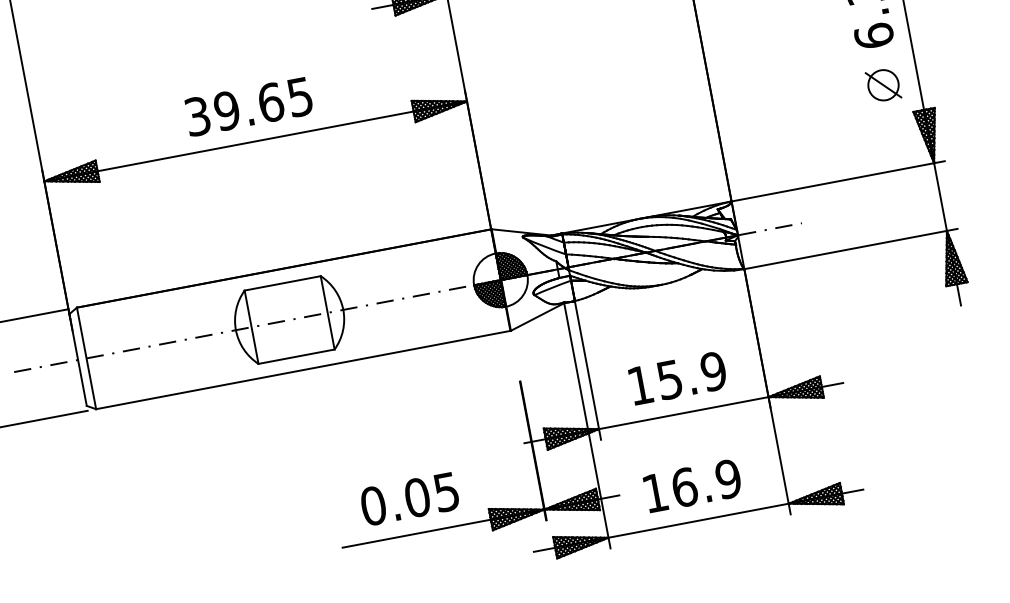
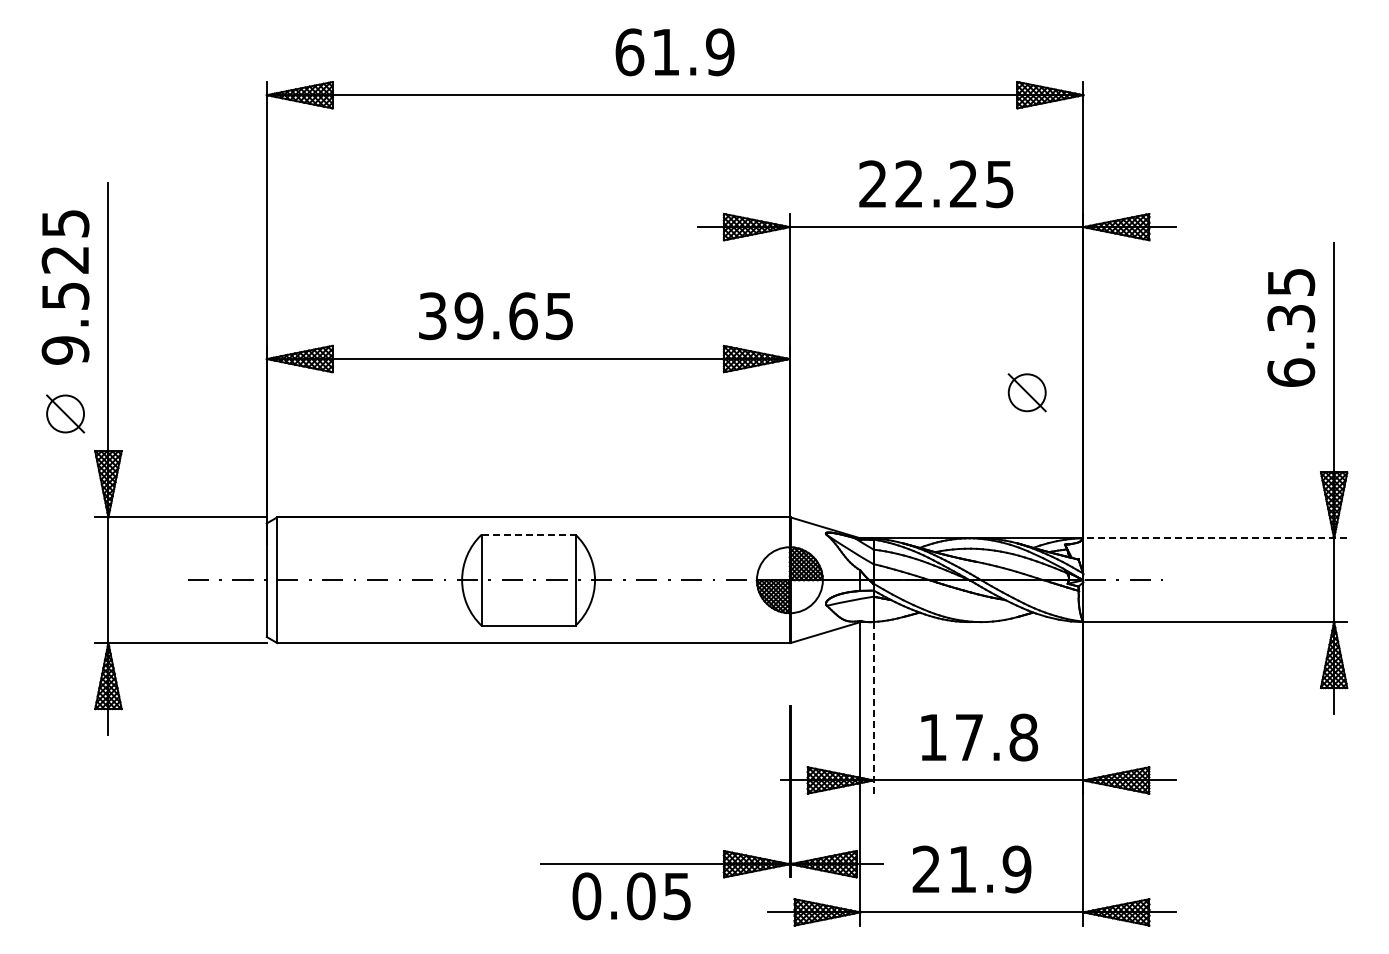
part: (882, 85) -> (1026, 392), moved
text: (248, 107) -> (495, 316), moved
line: (838, 181) -> (1215, 538), solid -> dashed
line: (283, 282) -> (529, 534), solid -> dashed
line: (587, 370) -> (873, 707), solid -> dashed
text: (691, 375) -> (996, 737), 15.9 -> 17.8
text: (669, 490) -> (944, 869), 16.9 -> 21.9
text: (409, 499) -> (631, 896), moved

